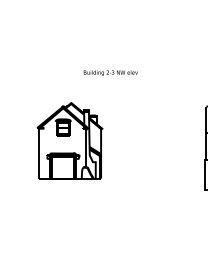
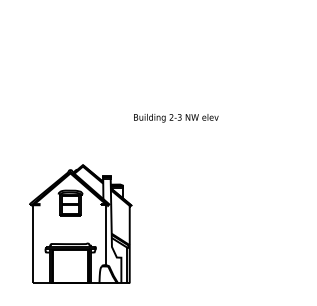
part: (69, 140) -> (80, 223), moved

